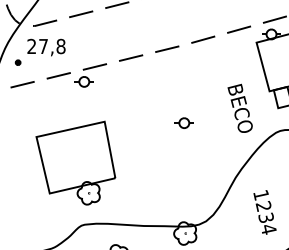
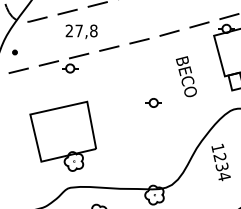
text: (46, 47) -> (81, 31), moved
text: (240, 108) -> (186, 76), moved
text: (264, 212) -> (220, 162), moved

